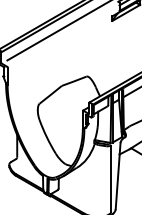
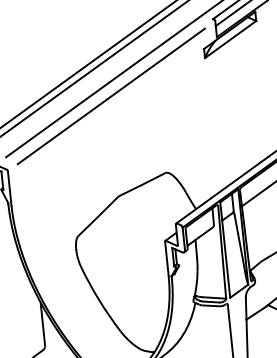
line: (62, 35) -> (109, 96), added

